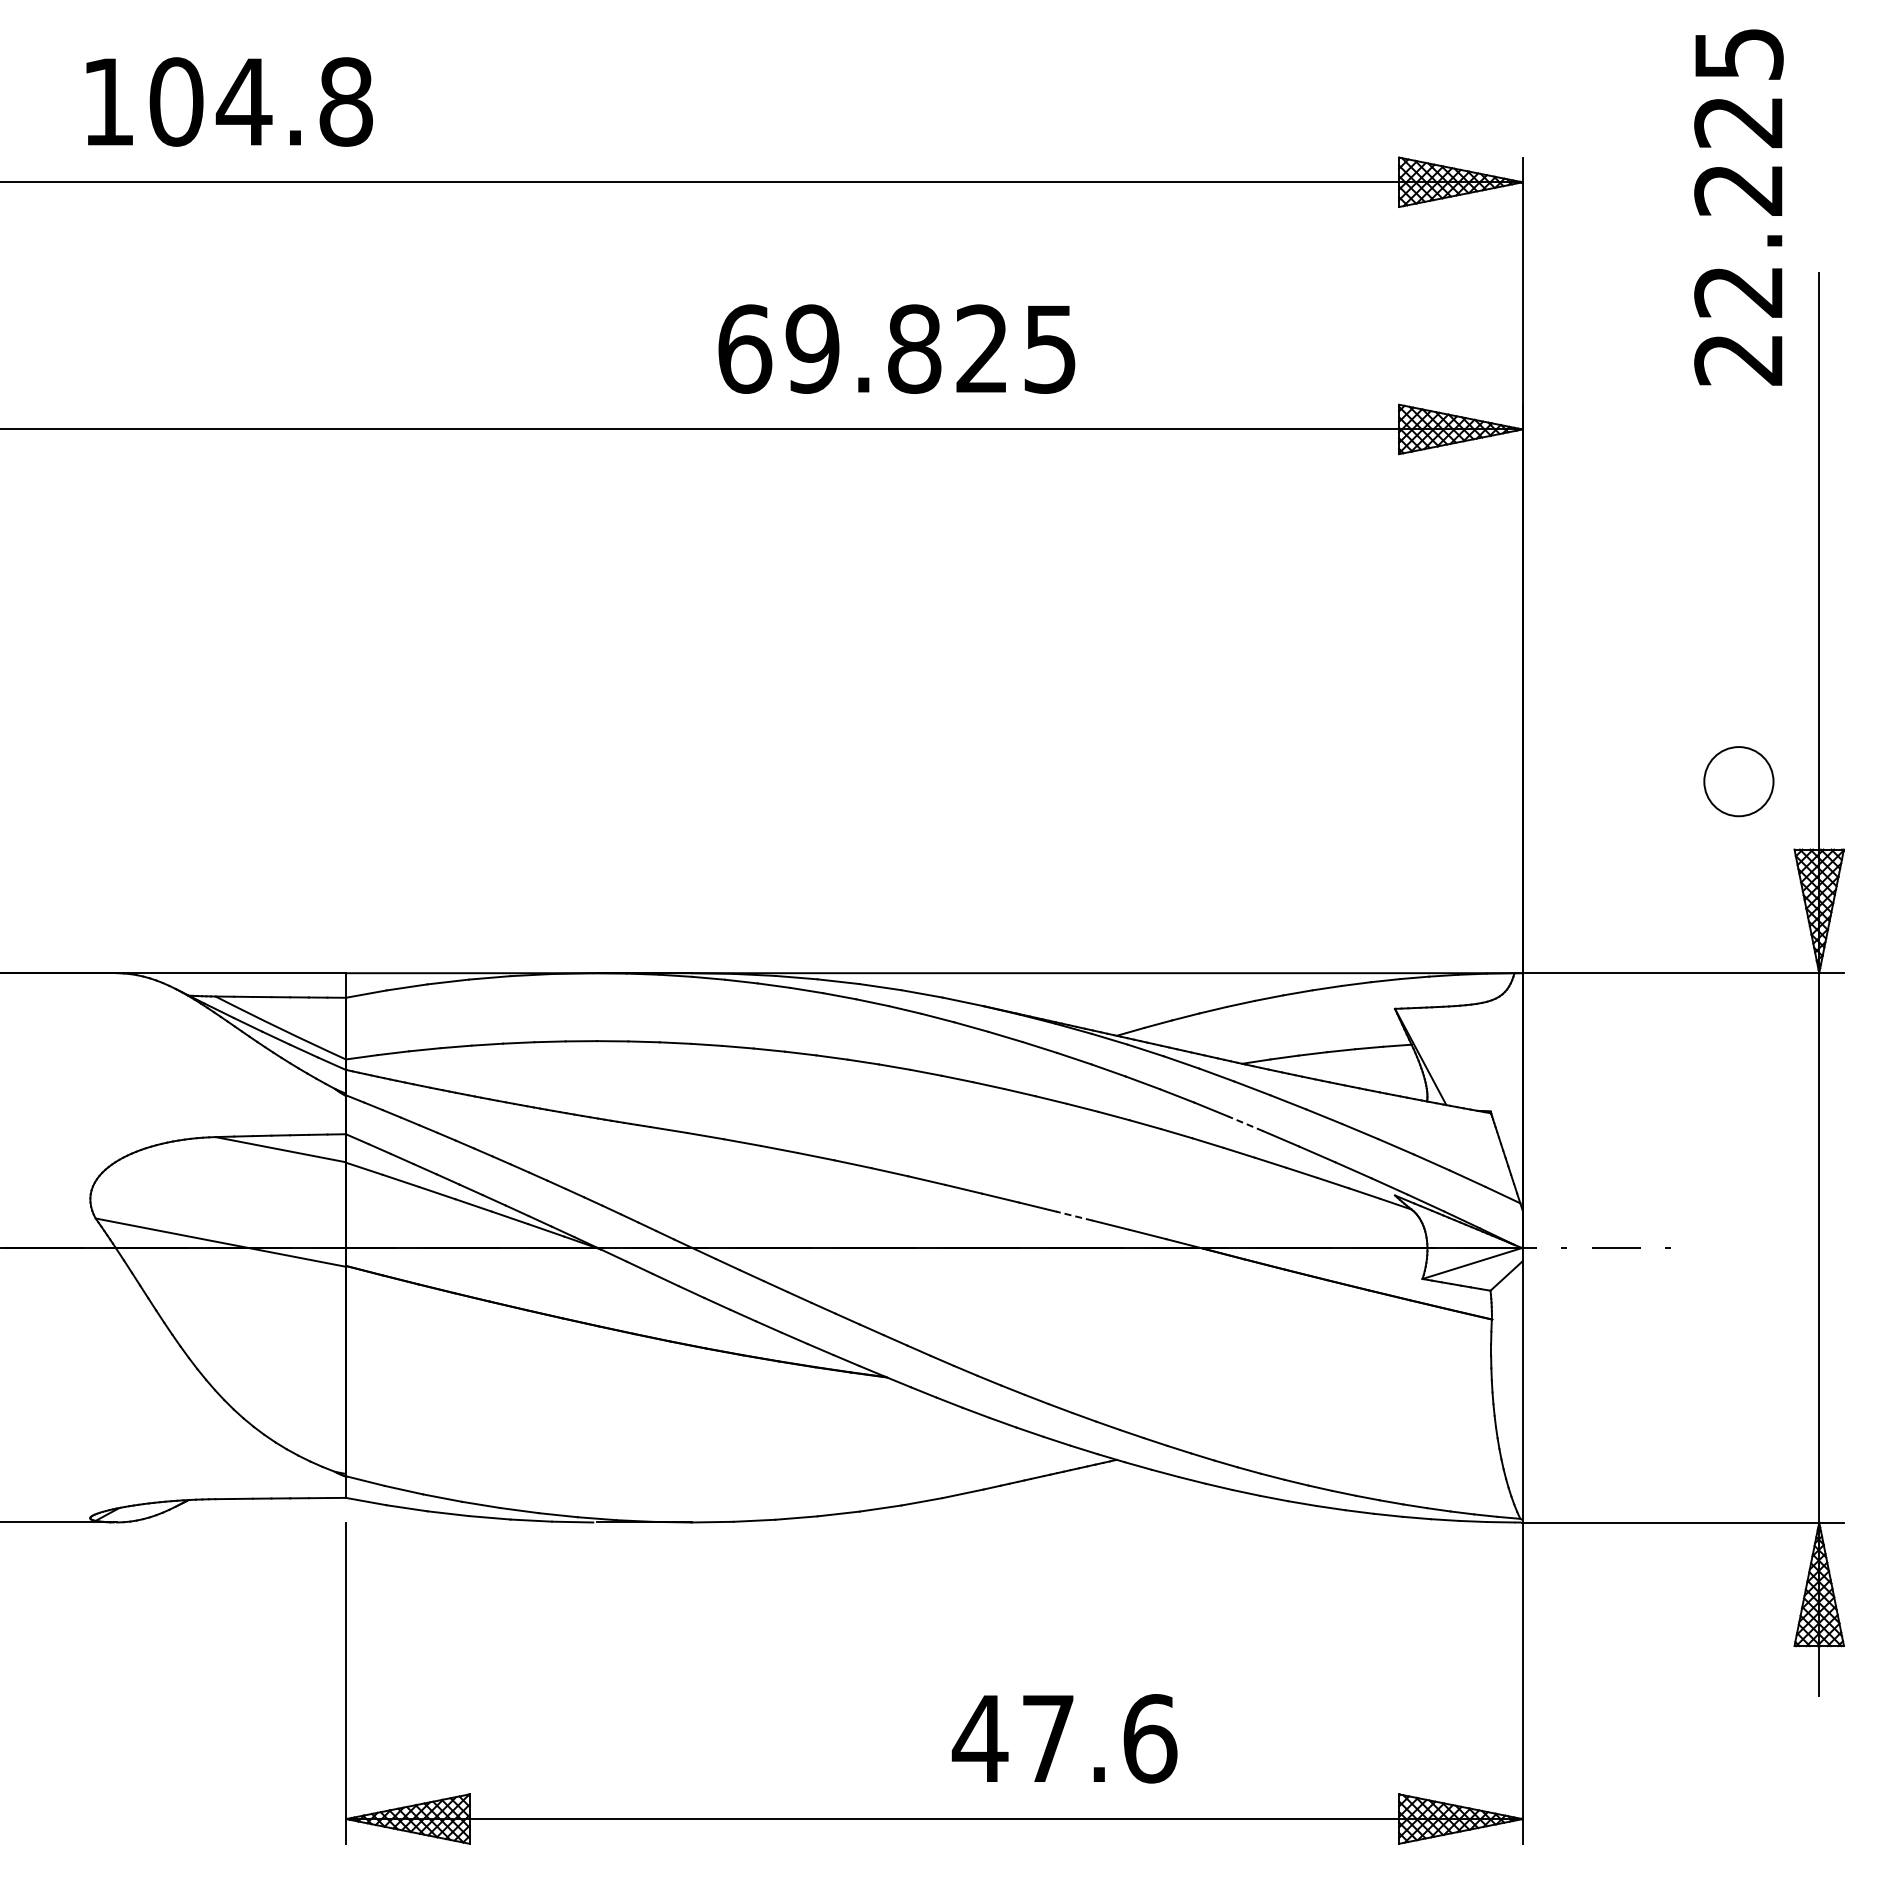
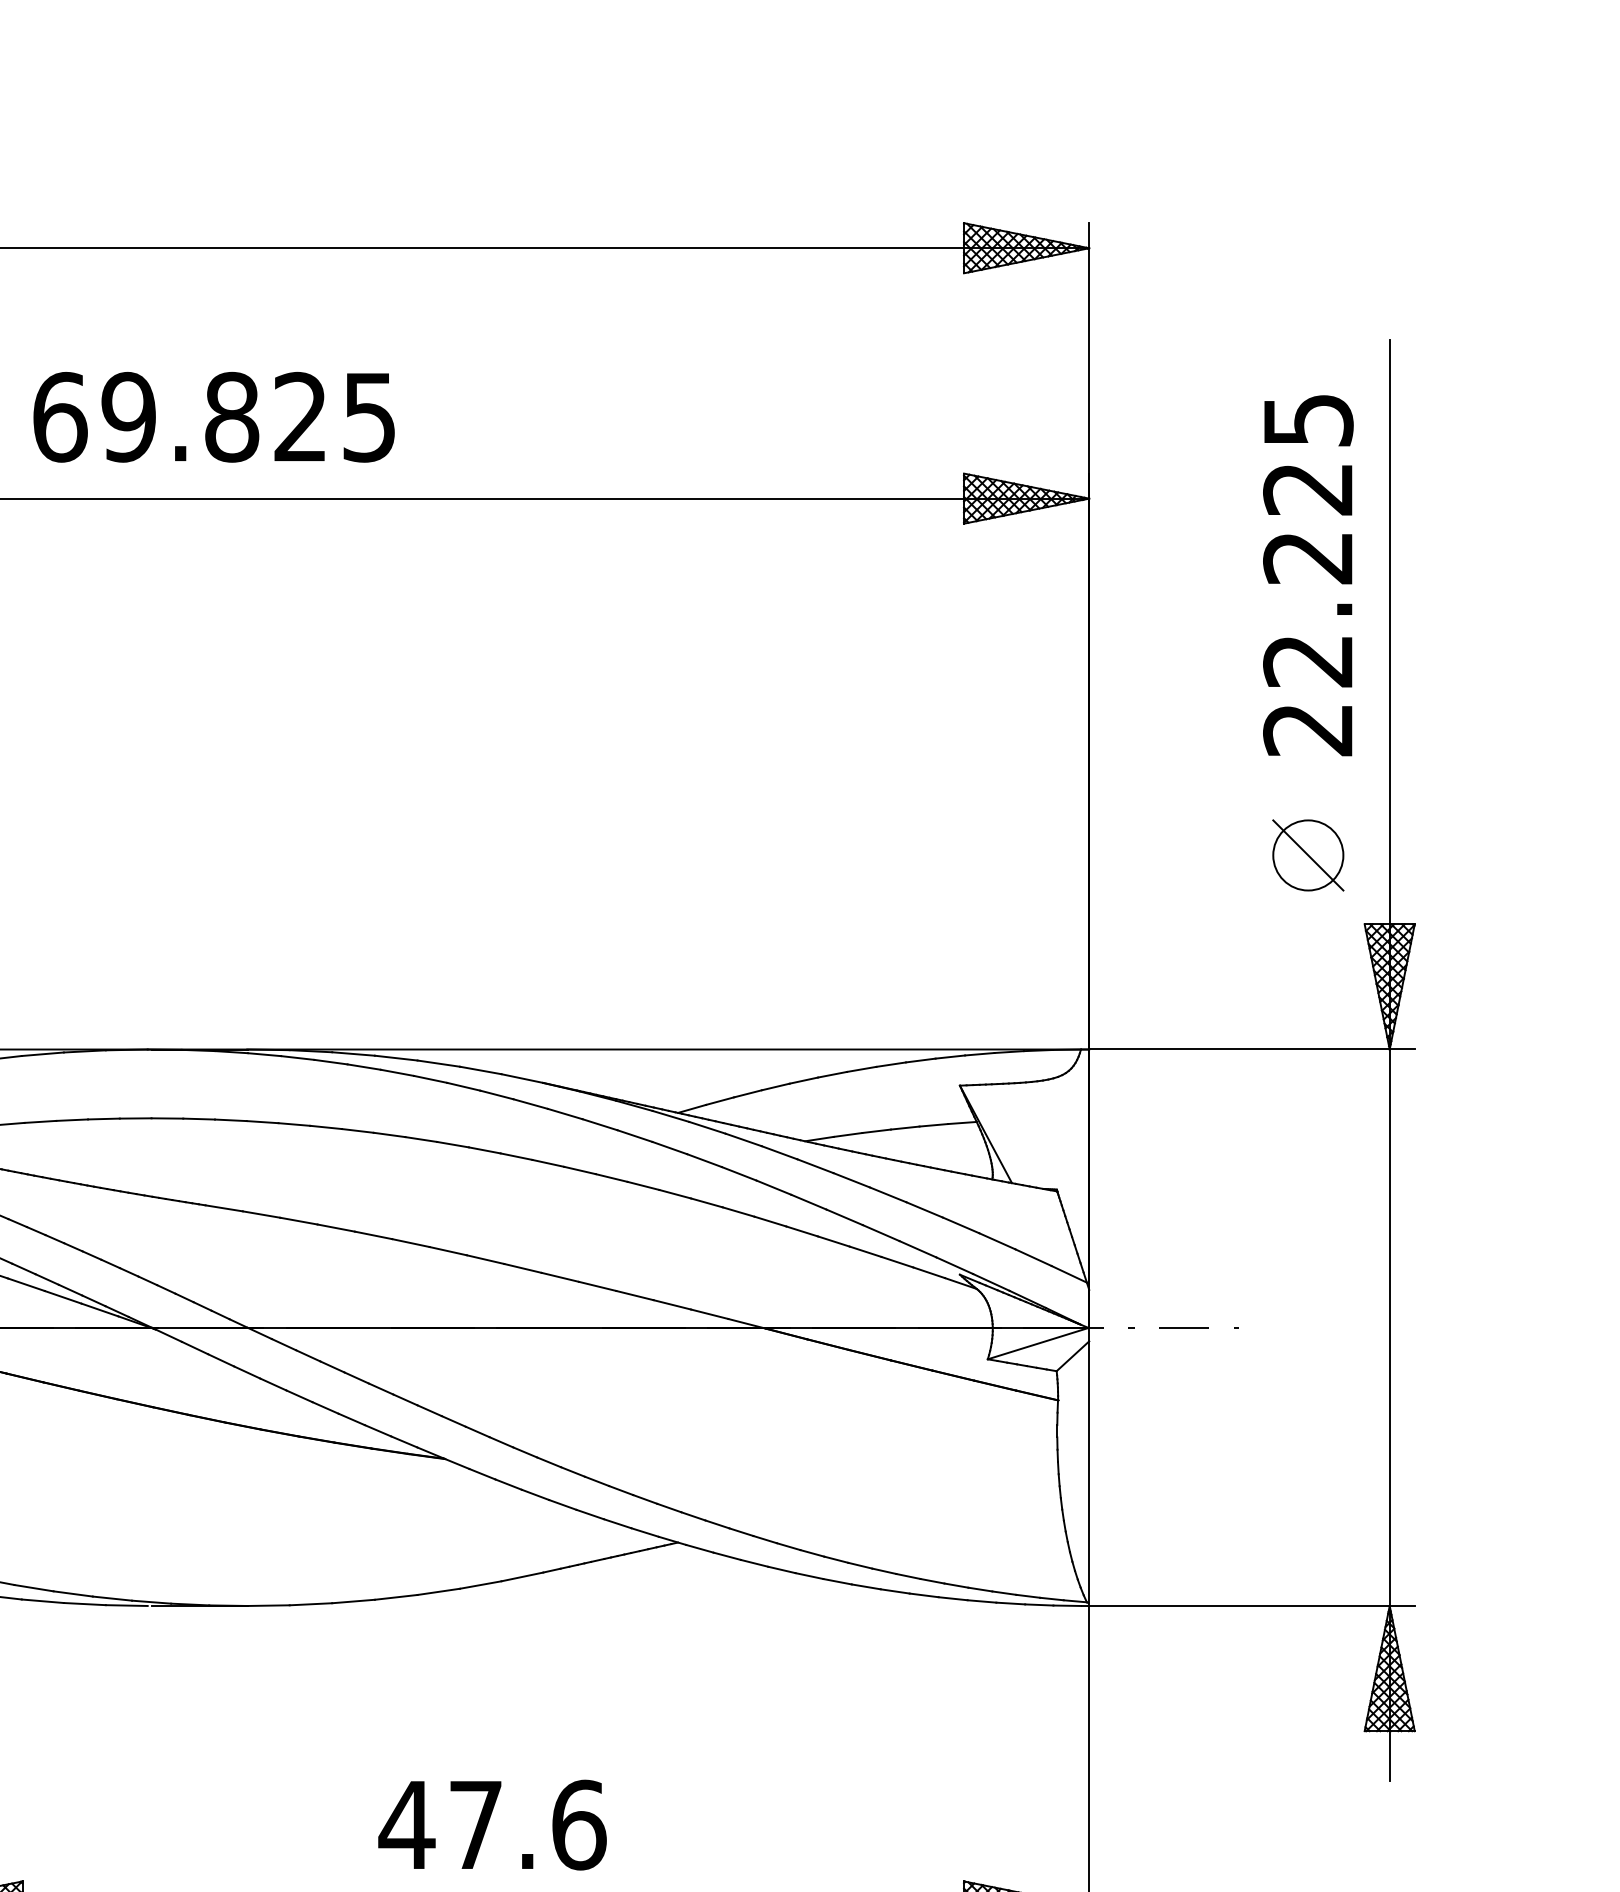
text: (1738, 207) -> (1307, 575), moved
text: (896, 348) -> (213, 416), moved
line: (1738, 781) -> (1307, 855), added
line: (1245, 1123) -> (808, 1201), dashed -> solid
line: (1074, 1216) -> (635, 1295), dashed -> solid
text: (1064, 1738) -> (492, 1824), moved

